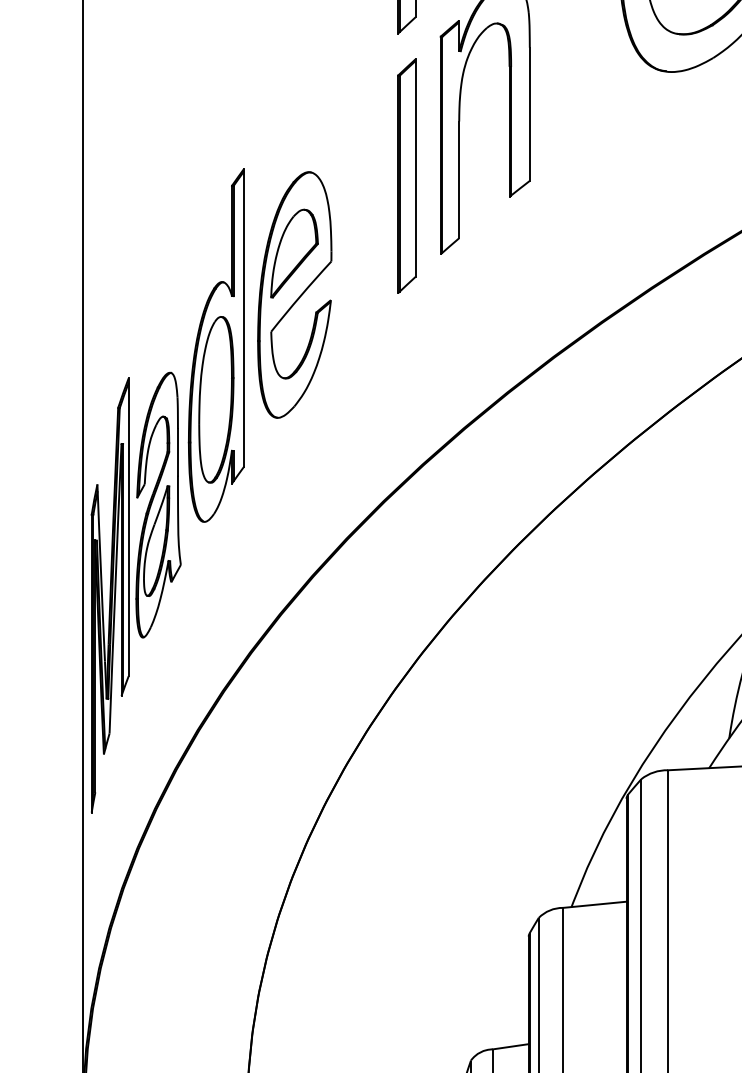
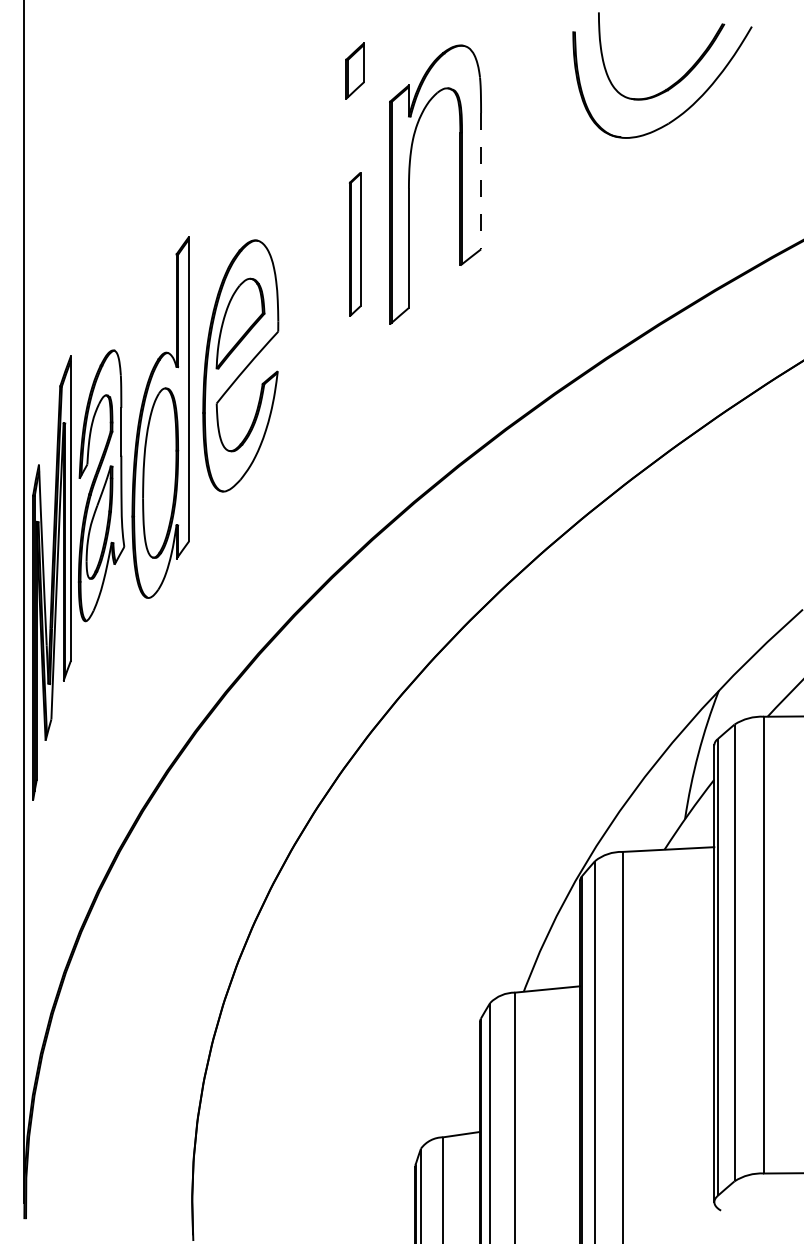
line: (530, 114) -> (481, 181), solid -> dashed
part: (405, 176) -> (354, 244), size x0.6
part: (136, 591) -> (78, 574), moved

